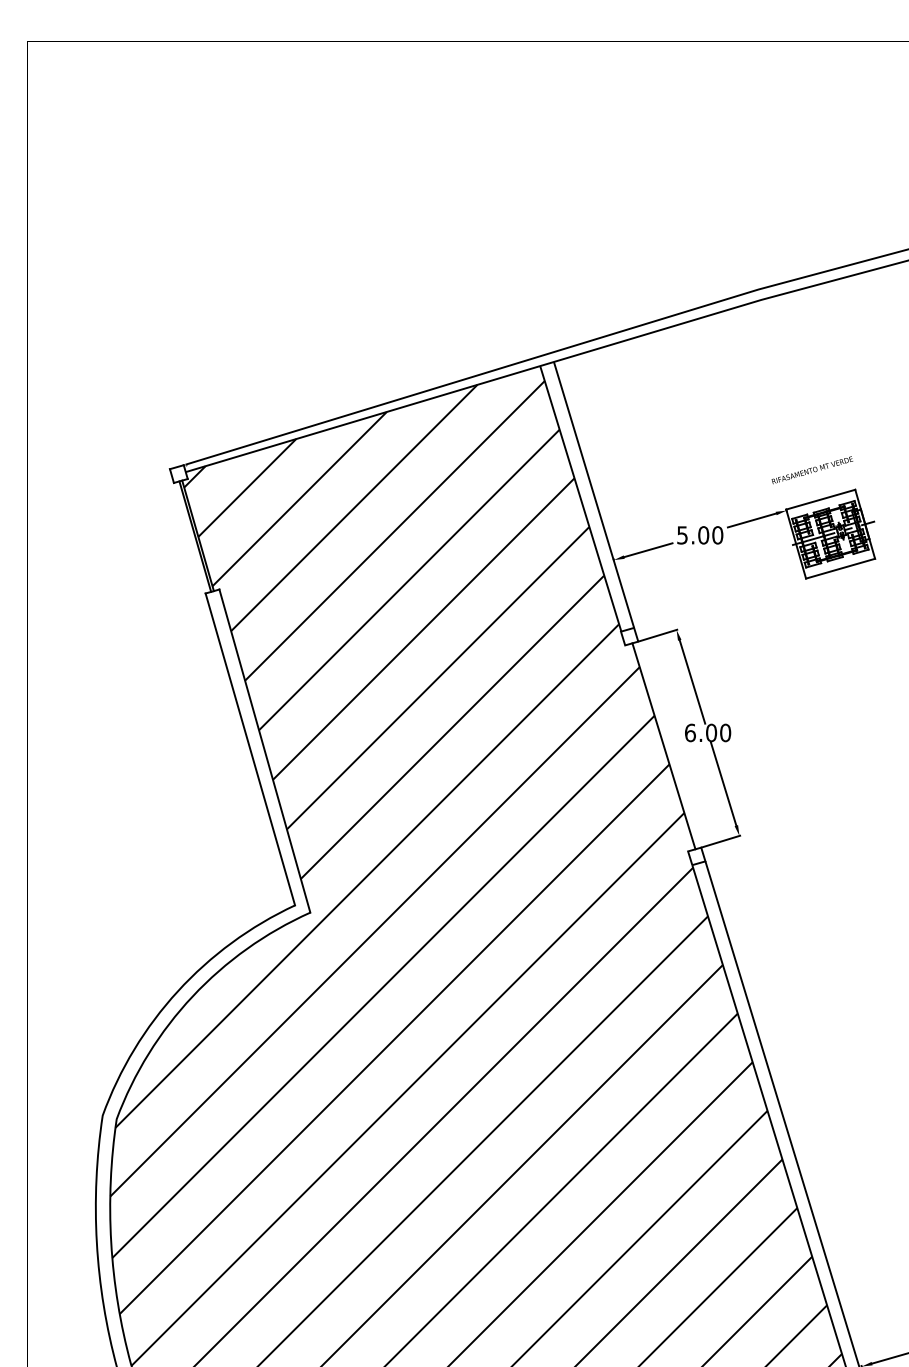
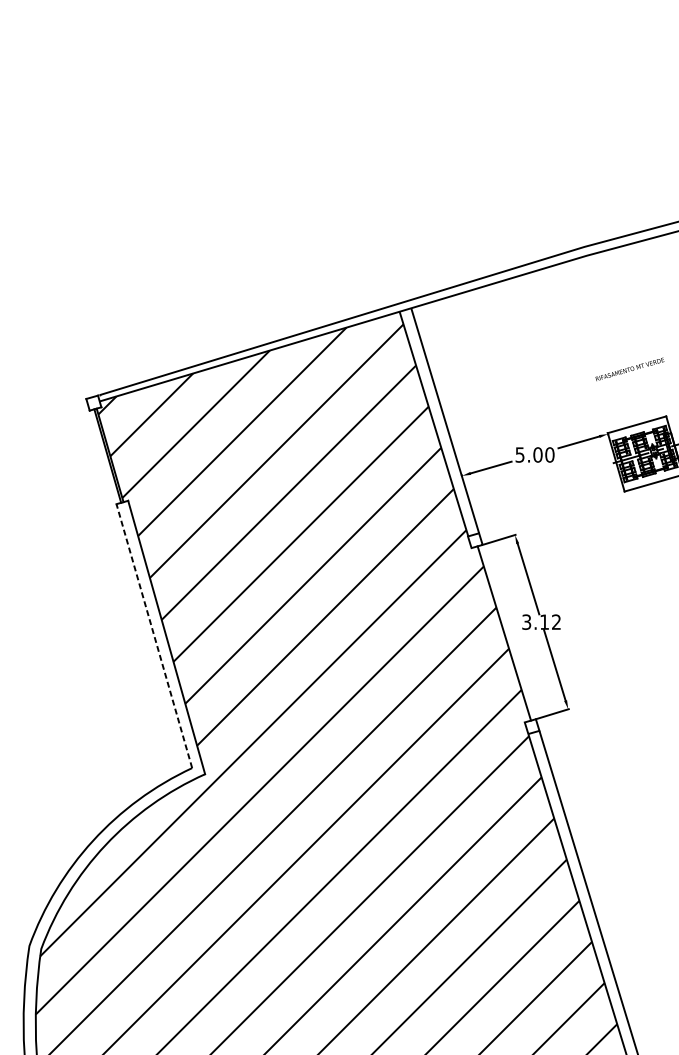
text: (812, 470) -> (630, 369), moved
text: (708, 732) -> (542, 621), 6.00 -> 3.12
line: (250, 748) -> (154, 635), solid -> dashed

